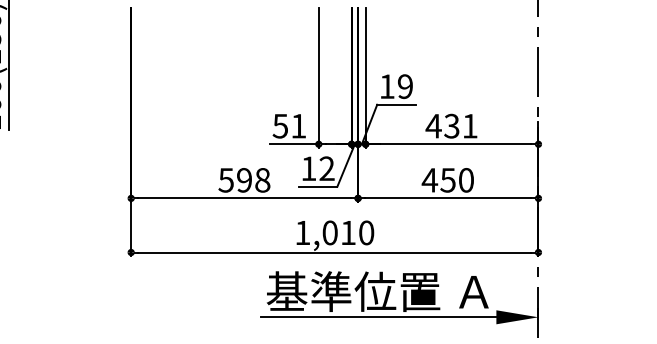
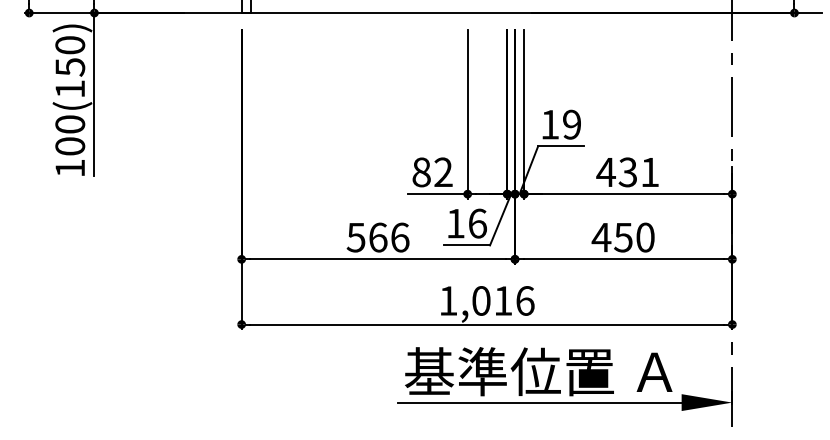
text: (289, 126) -> (432, 172), 51 -> 82
text: (326, 168) -> (477, 223), 12 -> 16
text: (253, 180) -> (389, 237), 598 -> 566
text: (366, 232) -> (525, 300), 1,010 -> 1,016

